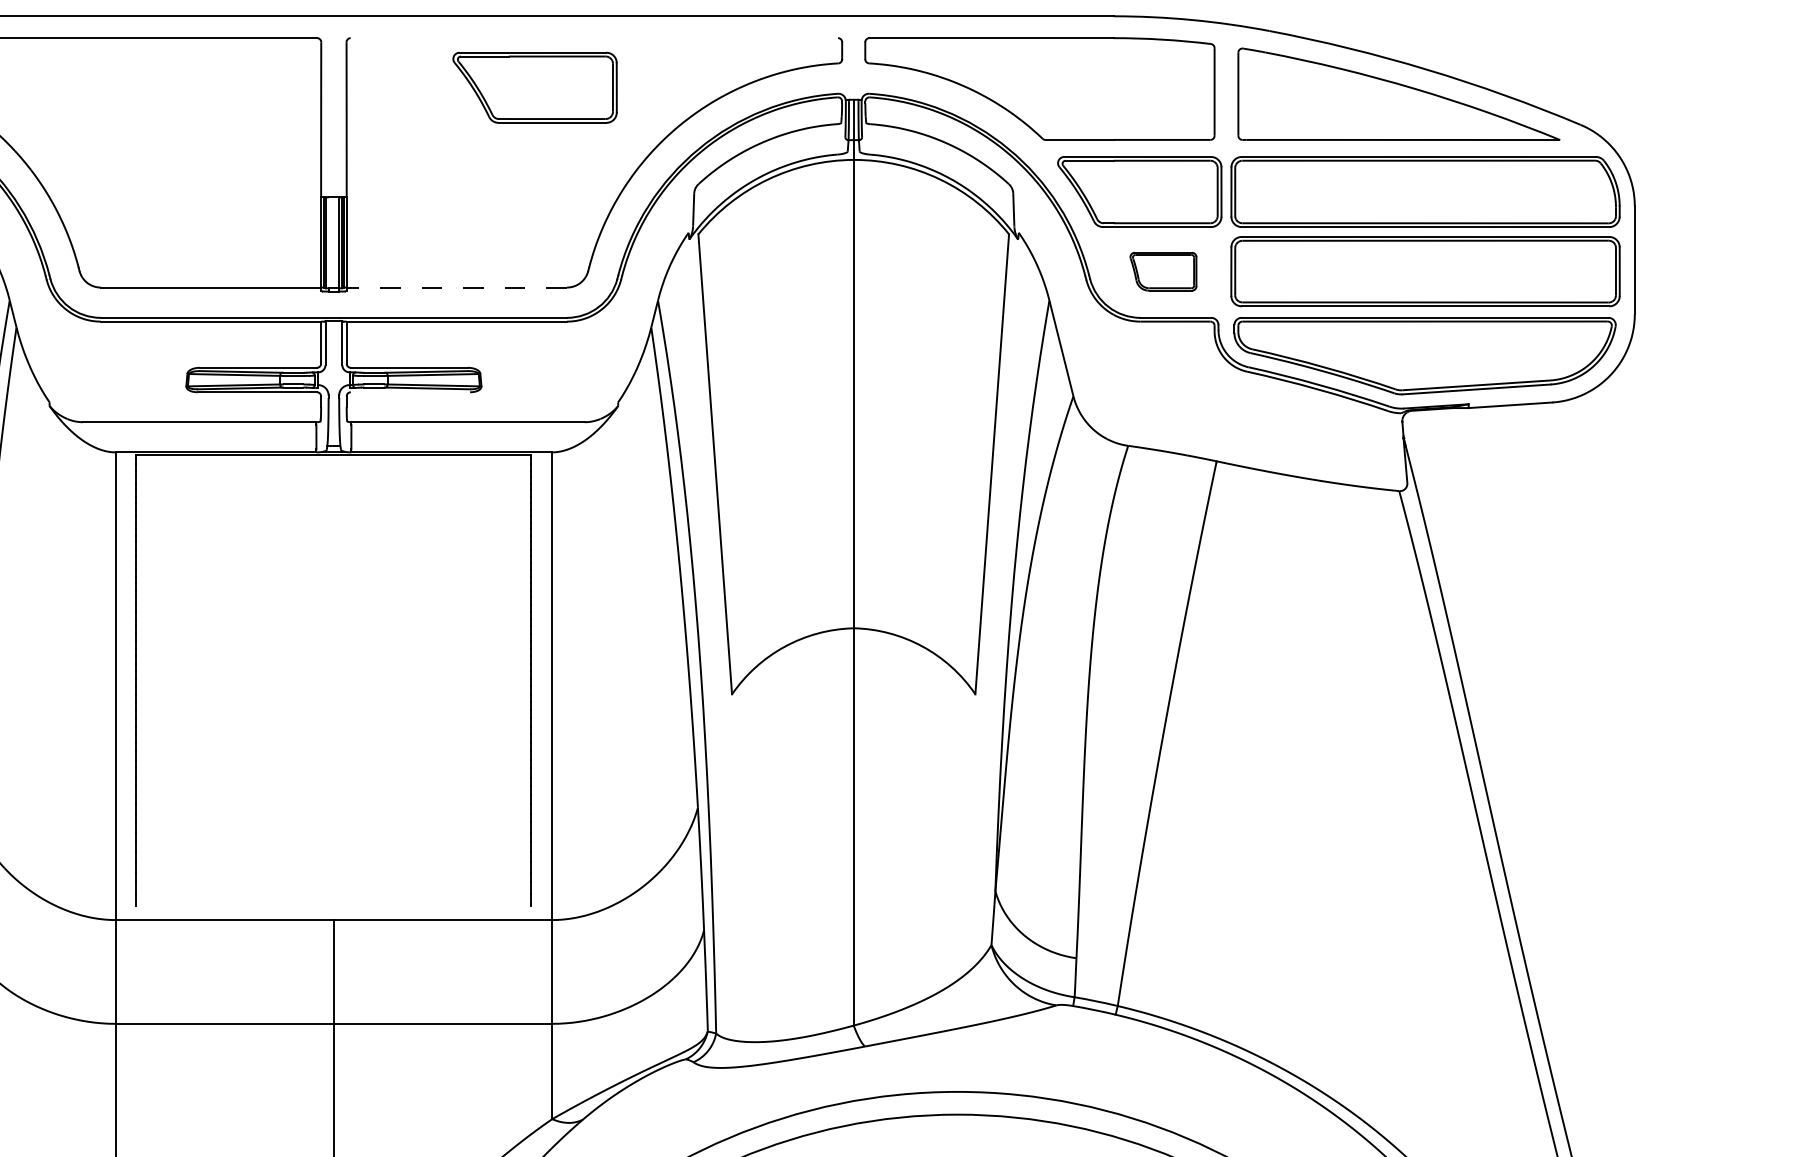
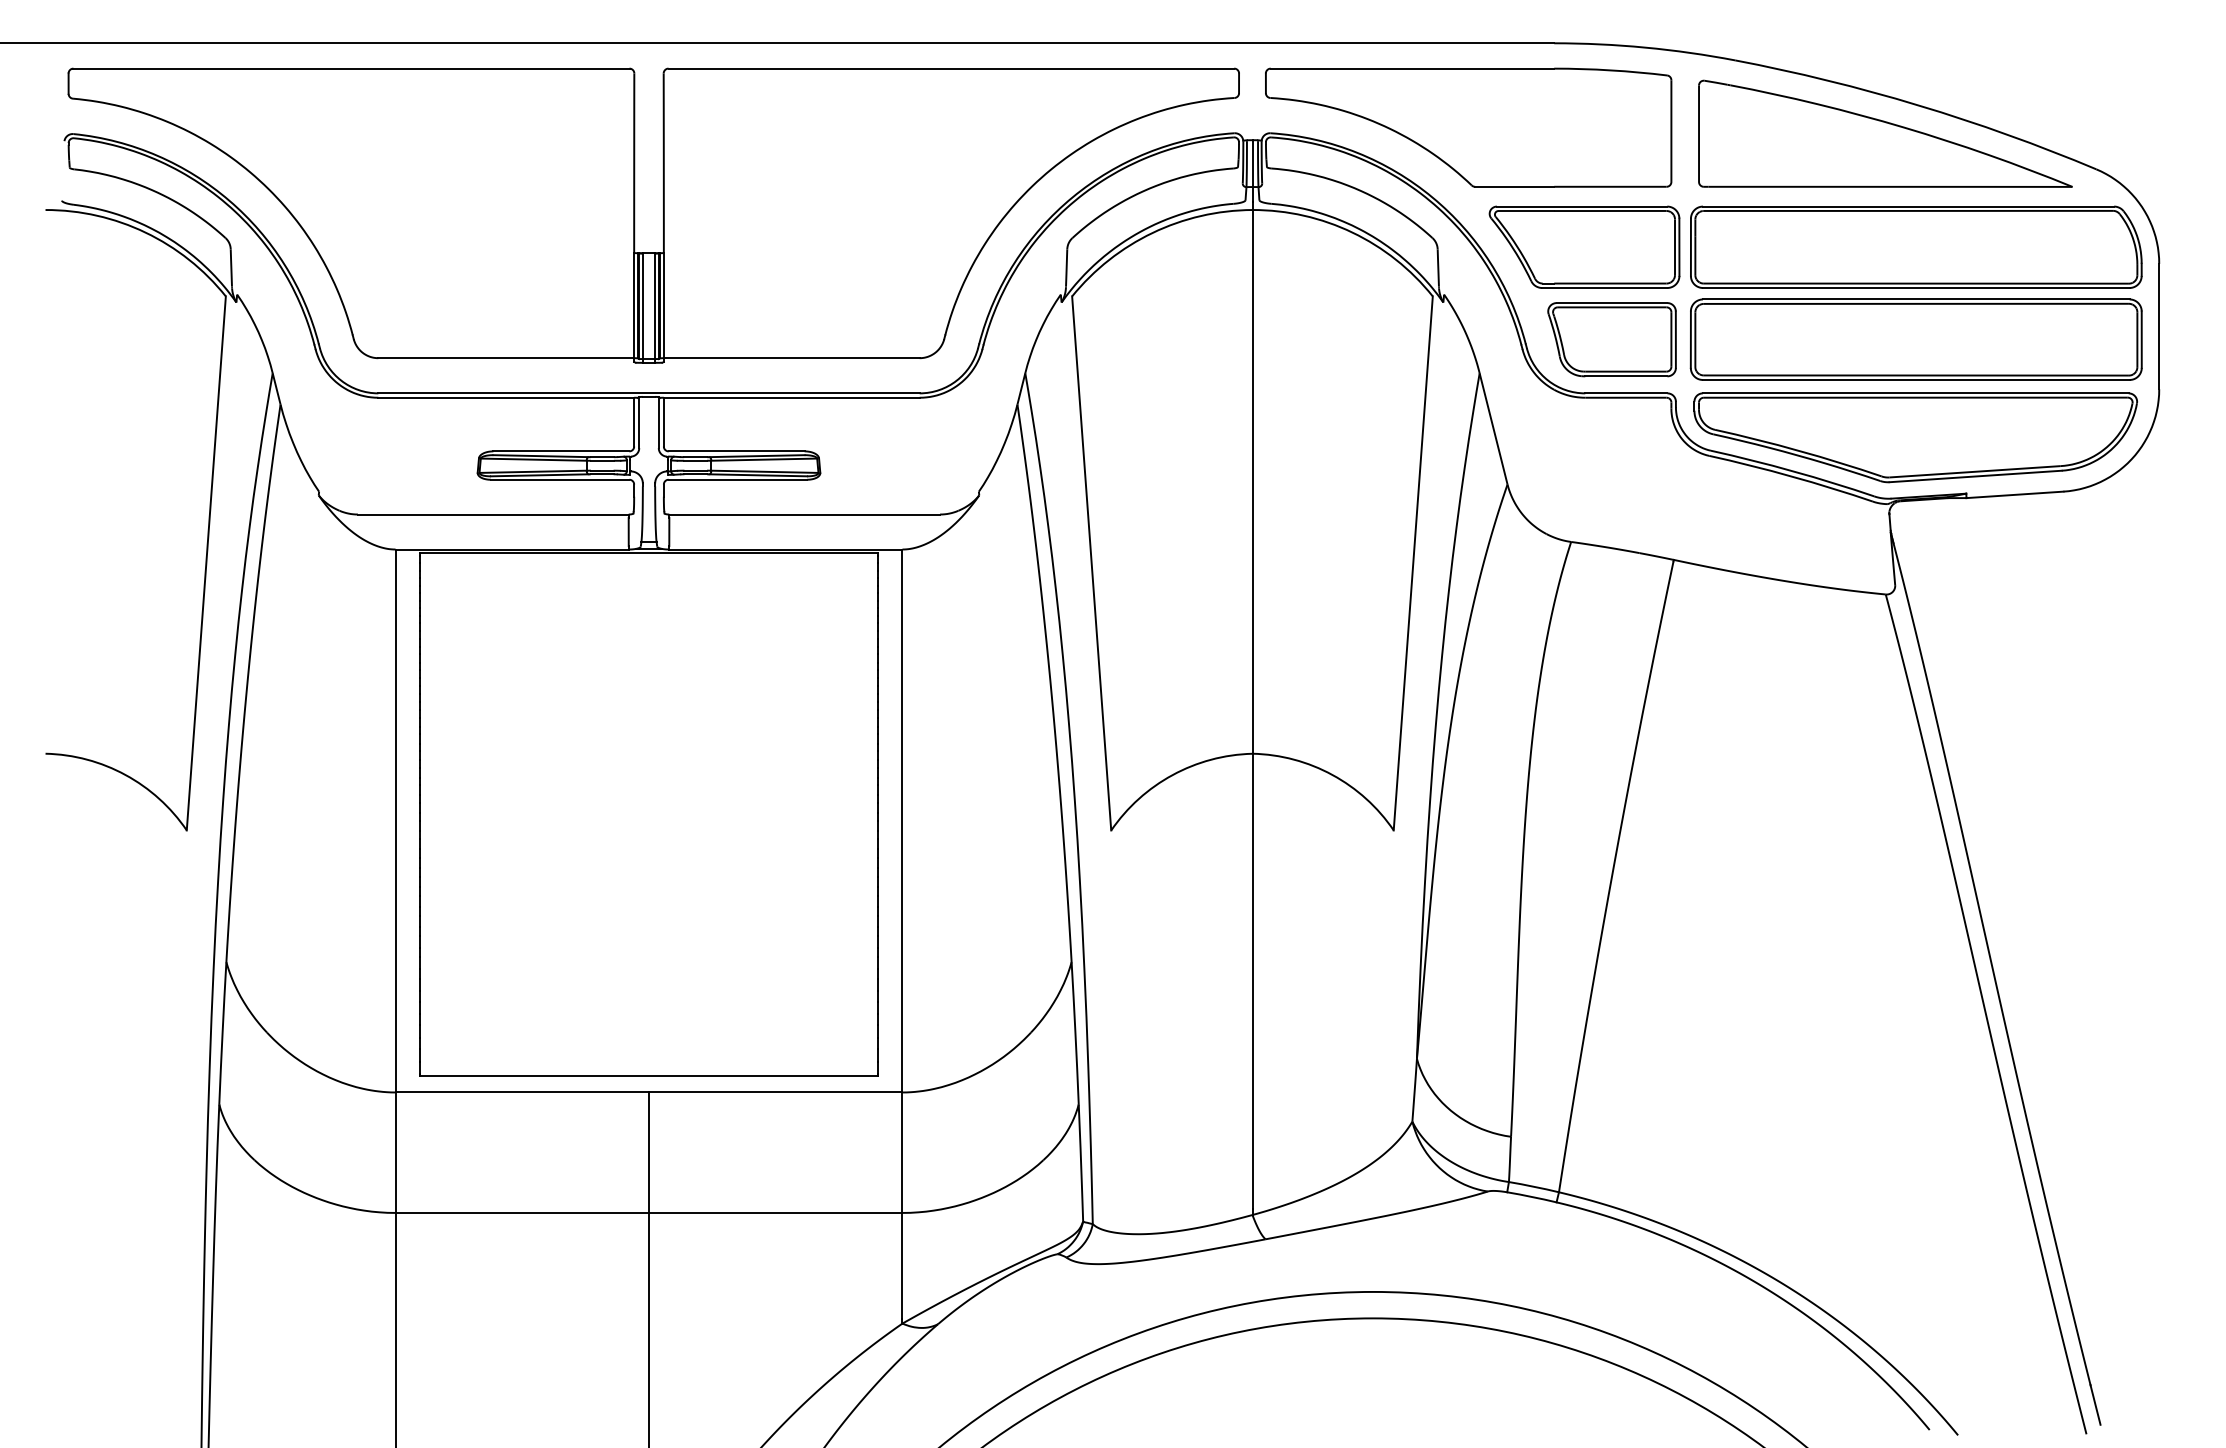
line: (594, 38) -> (951, 68), added
part: (535, 87) -> (882, 125), removed
line: (328, 243) -> (642, 306), added
part: (1162, 271) -> (1611, 339), size x1.67
line: (456, 287) -> (791, 358), dashed -> solid
line: (410, 392) -> (737, 479), added
line: (333, 906) -> (648, 1076), added

